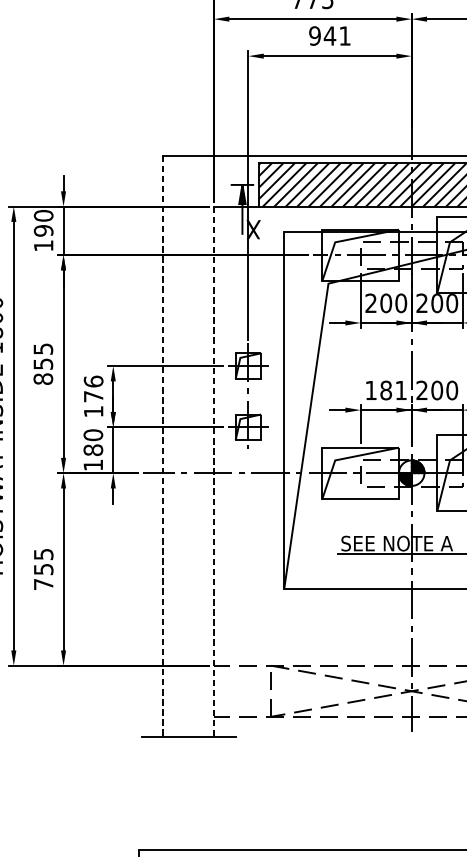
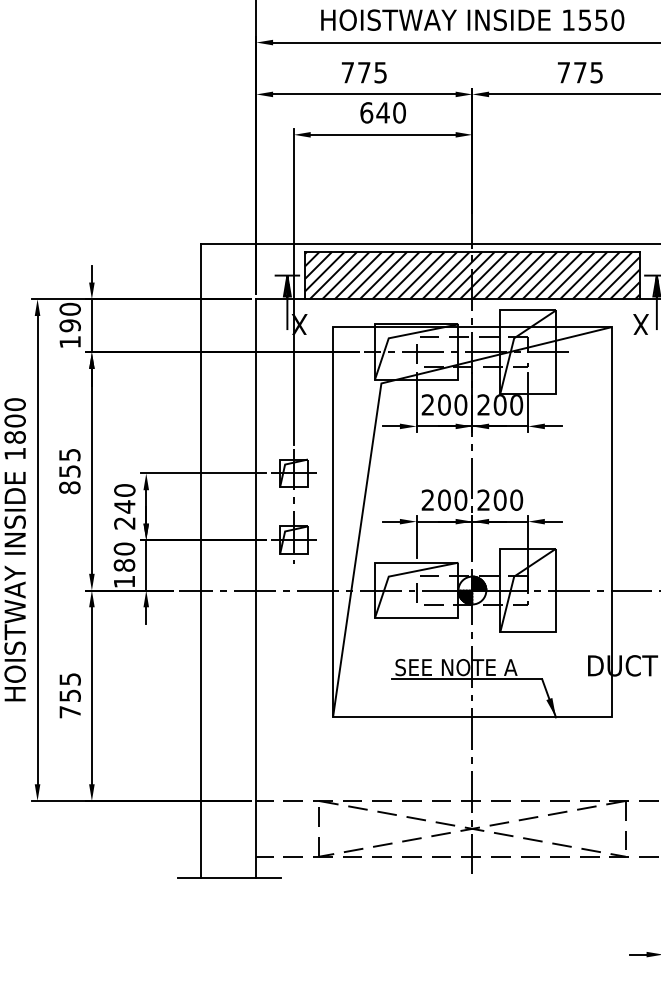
text: (329, 35) -> (382, 112), 941 -> 640
text: (386, 389) -> (444, 499), 181 -> 200
text: (93, 396) -> (124, 506), 176 -> 240
line: (162, 446) -> (200, 561), dashed -> solid
line: (214, 471) -> (256, 588), dashed -> solid

